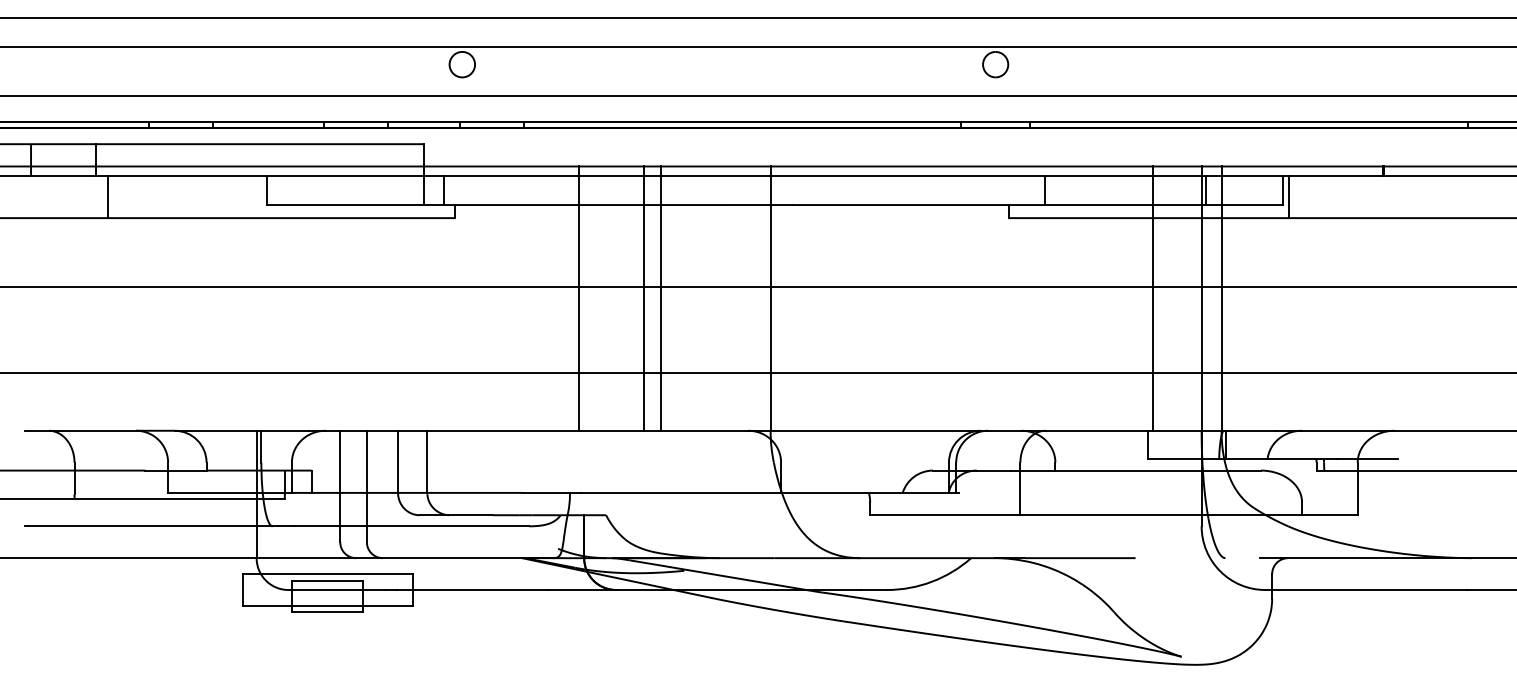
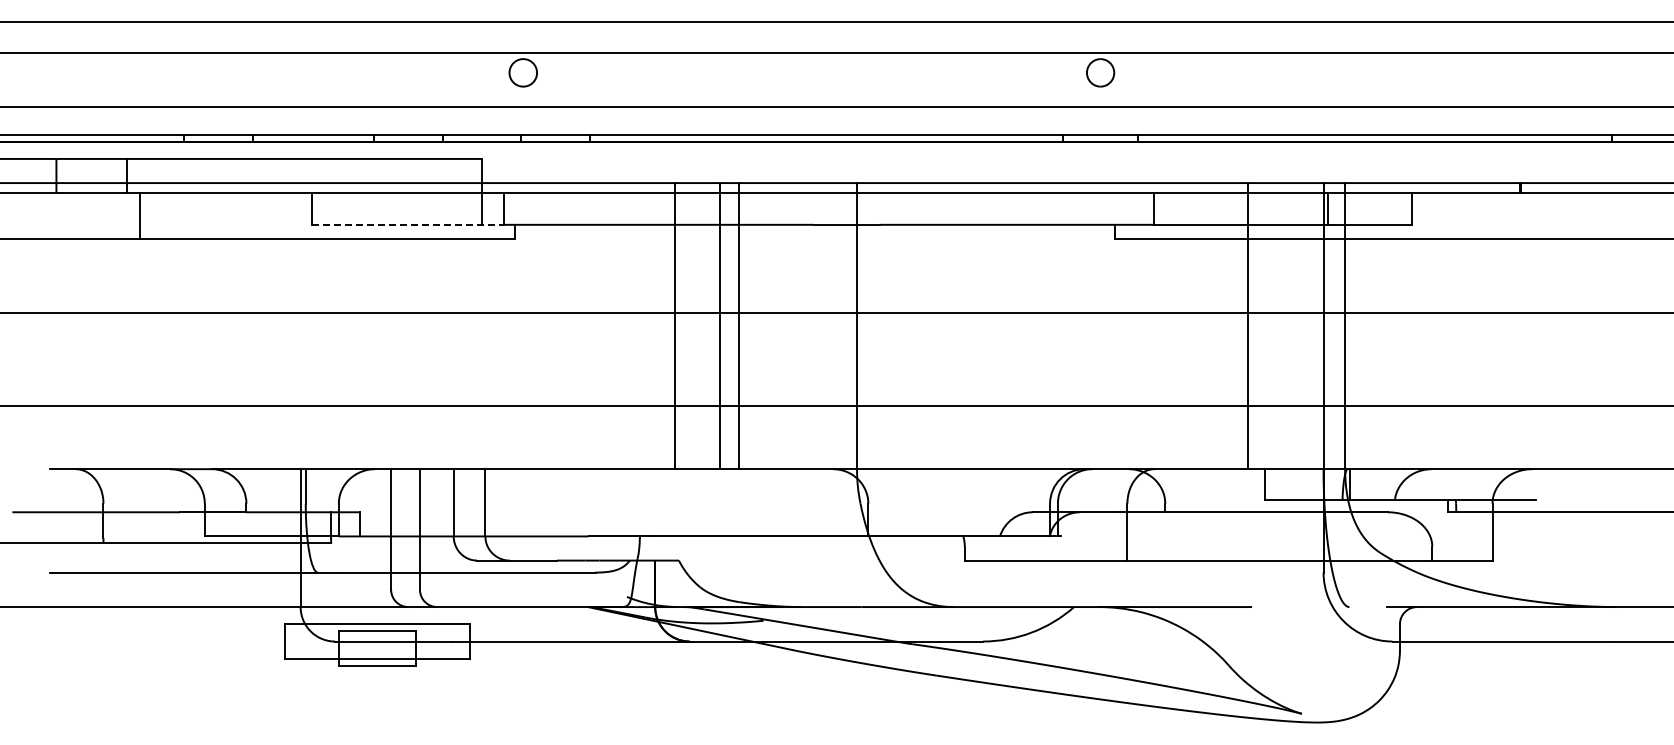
line: (1289, 196) -> (1418, 215), removed
line: (356, 204) -> (408, 224), solid -> dashed
line: (578, 298) -> (675, 326), moved
line: (1152, 298) -> (1247, 326), moved

